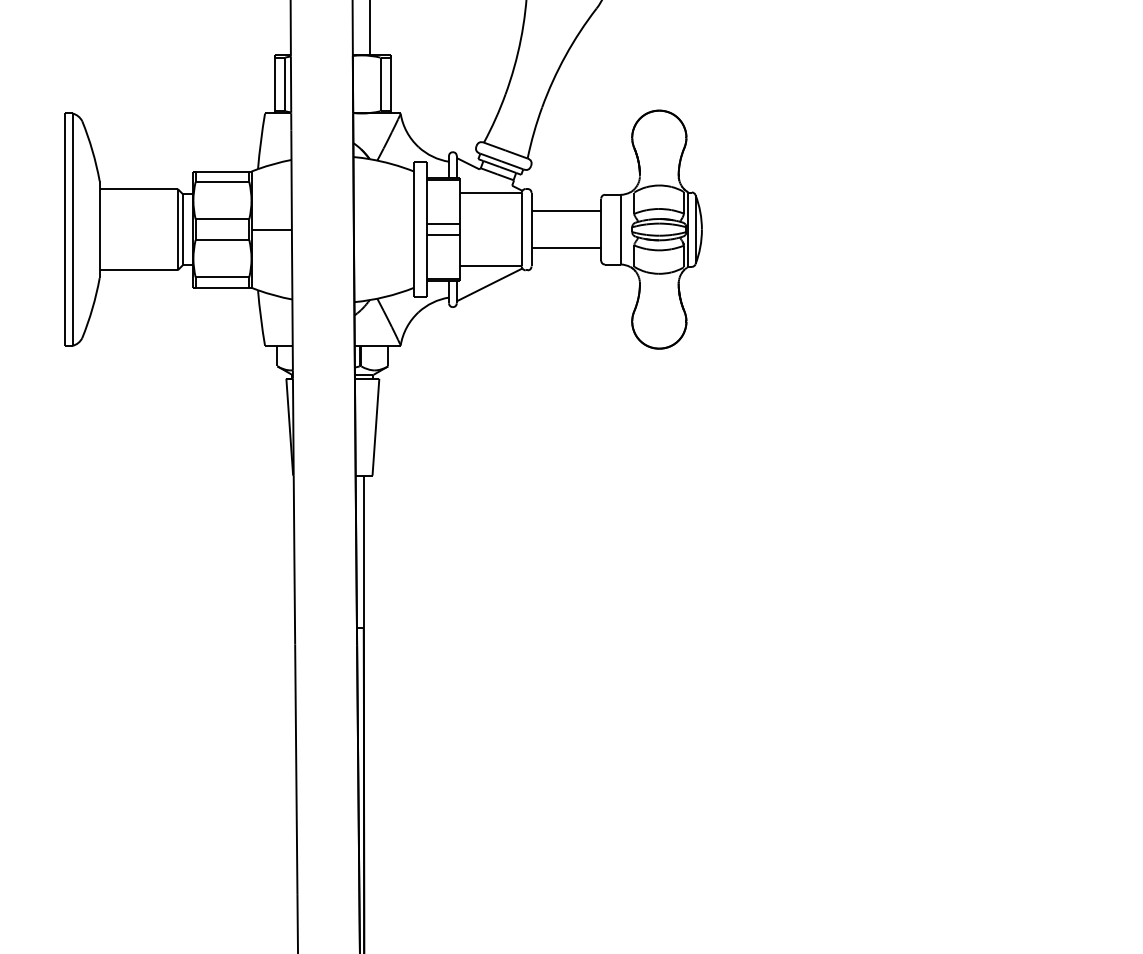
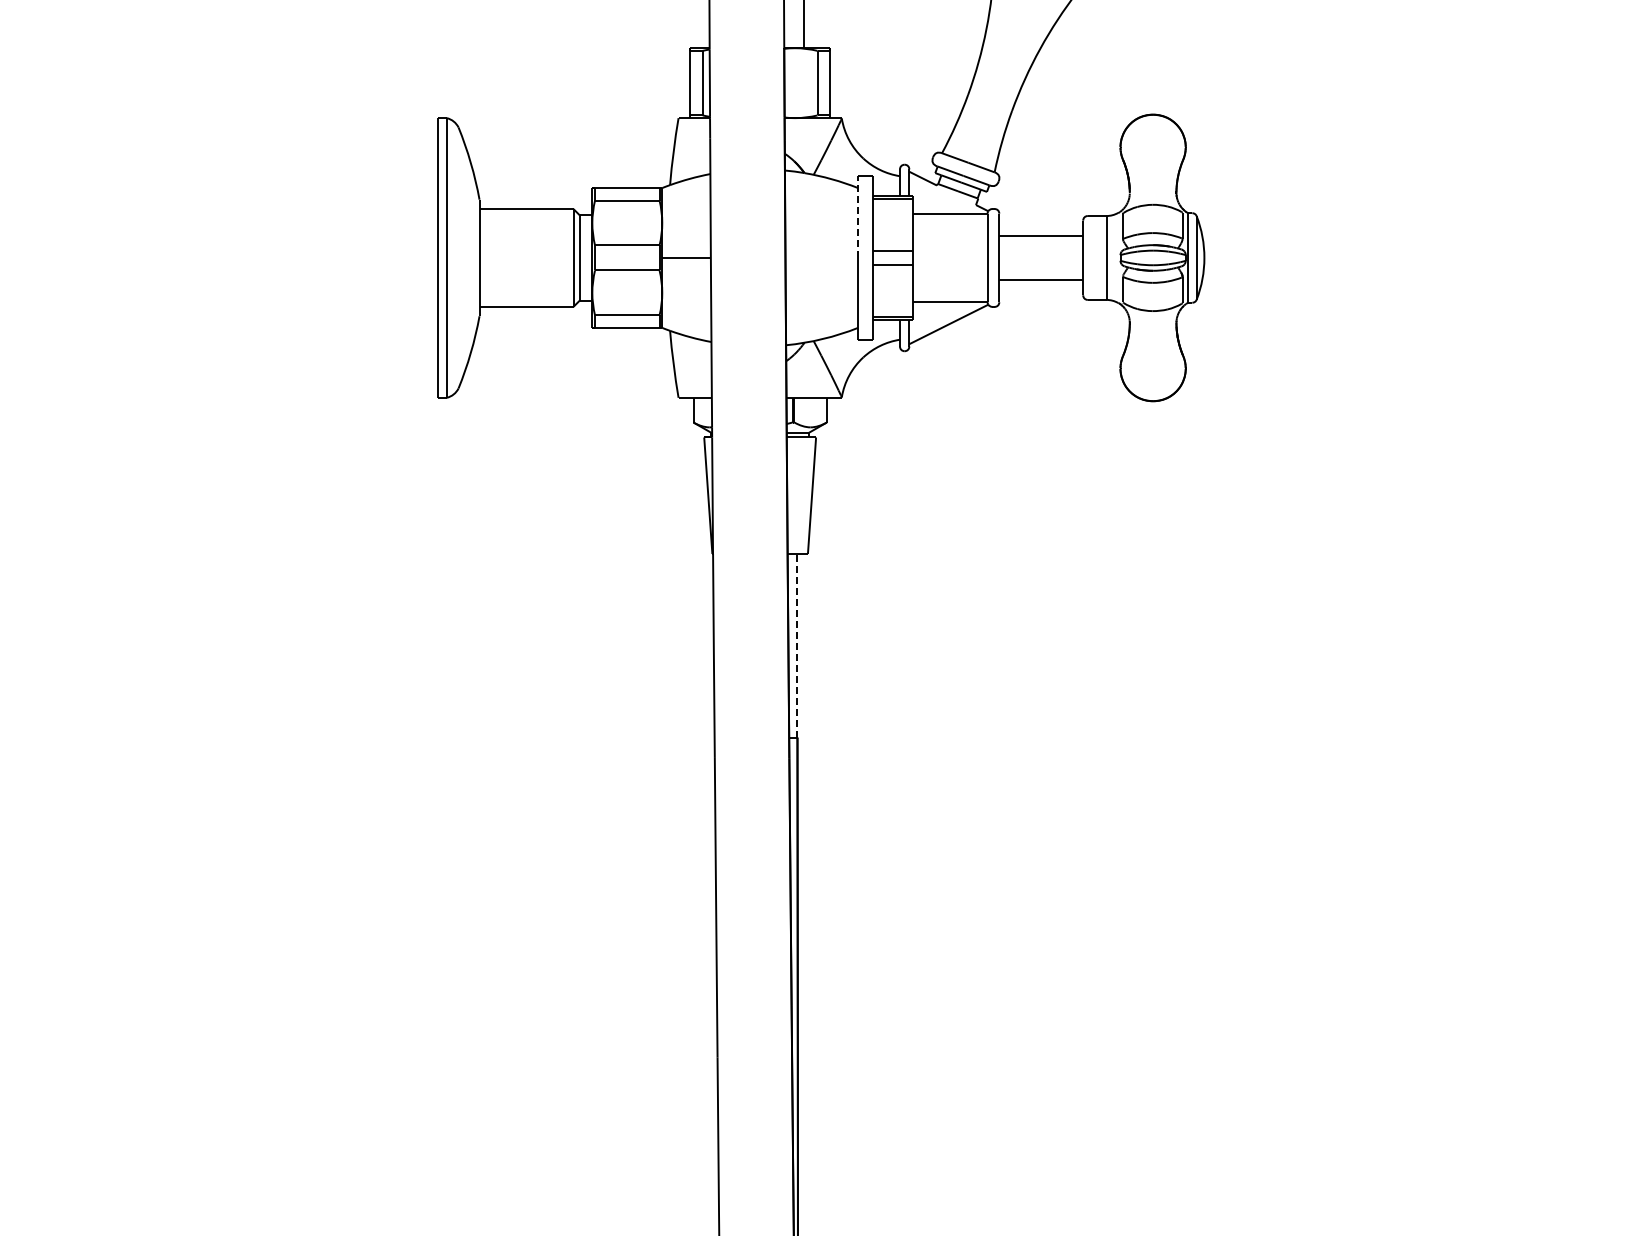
line: (414, 196) -> (858, 217), solid -> dashed
line: (363, 551) -> (797, 645), solid -> dashed

